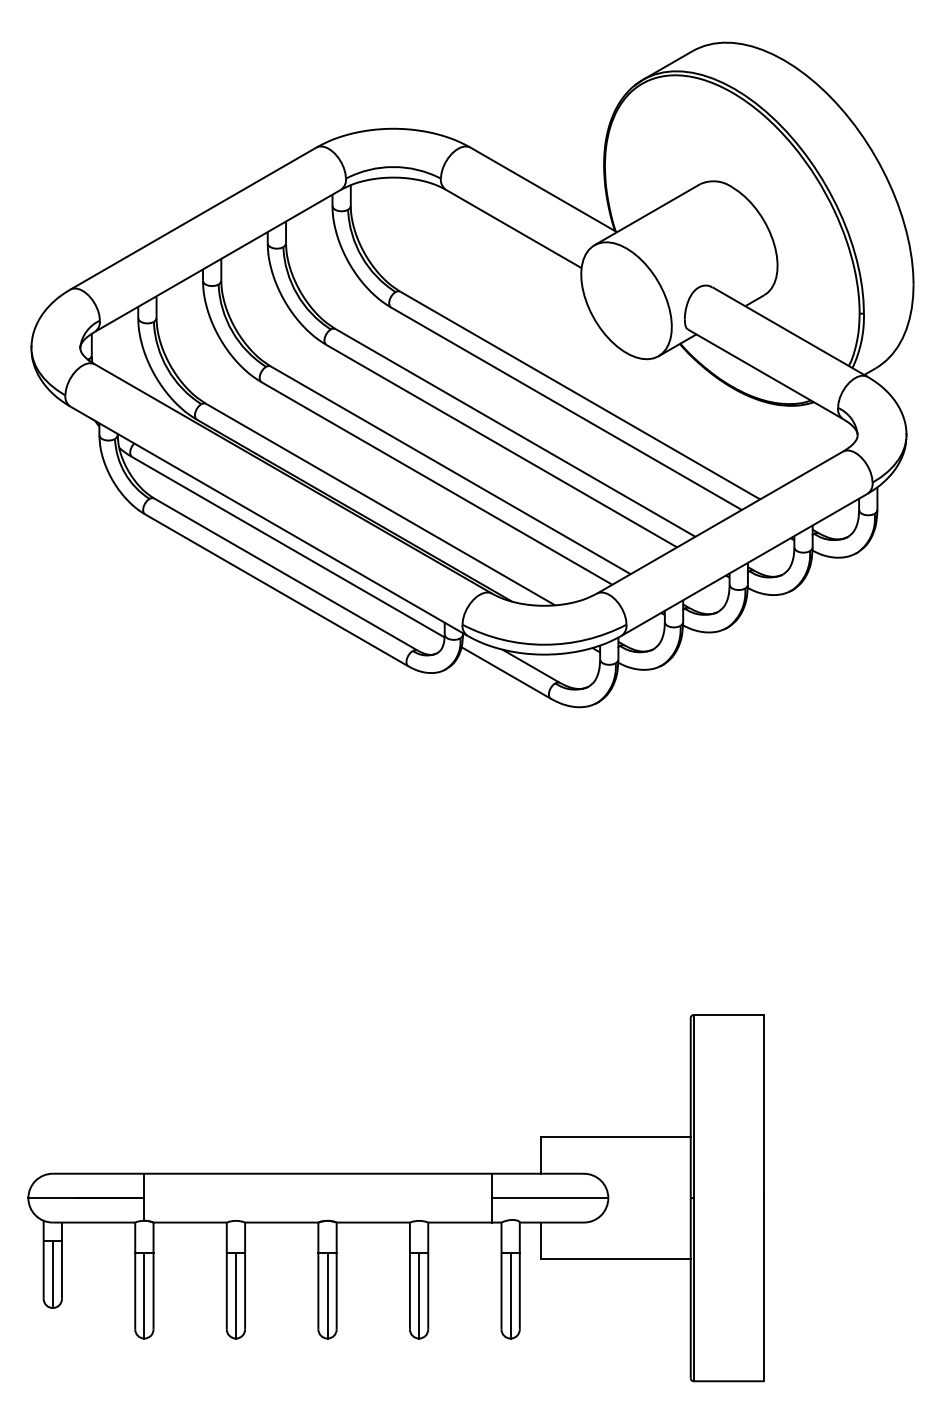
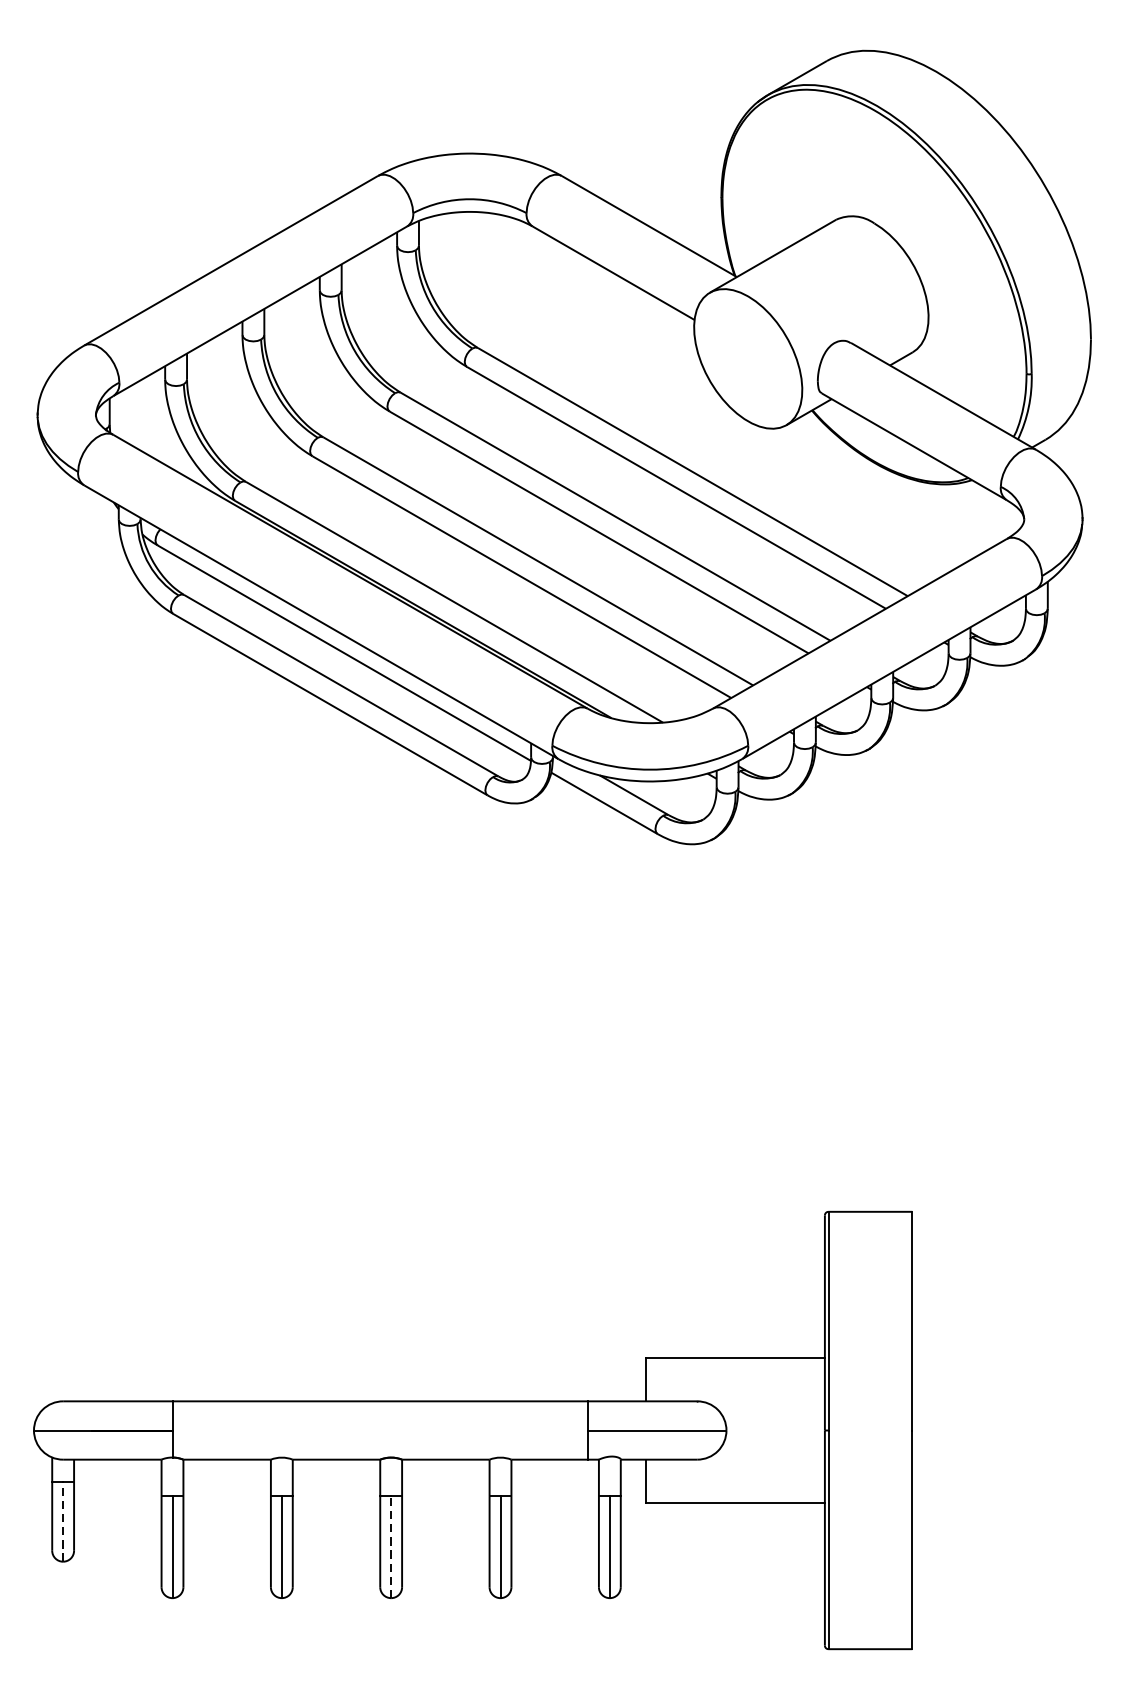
line: (52, 1274) -> (62, 1521), solid -> dashed
line: (327, 1295) -> (391, 1546), solid -> dashed

